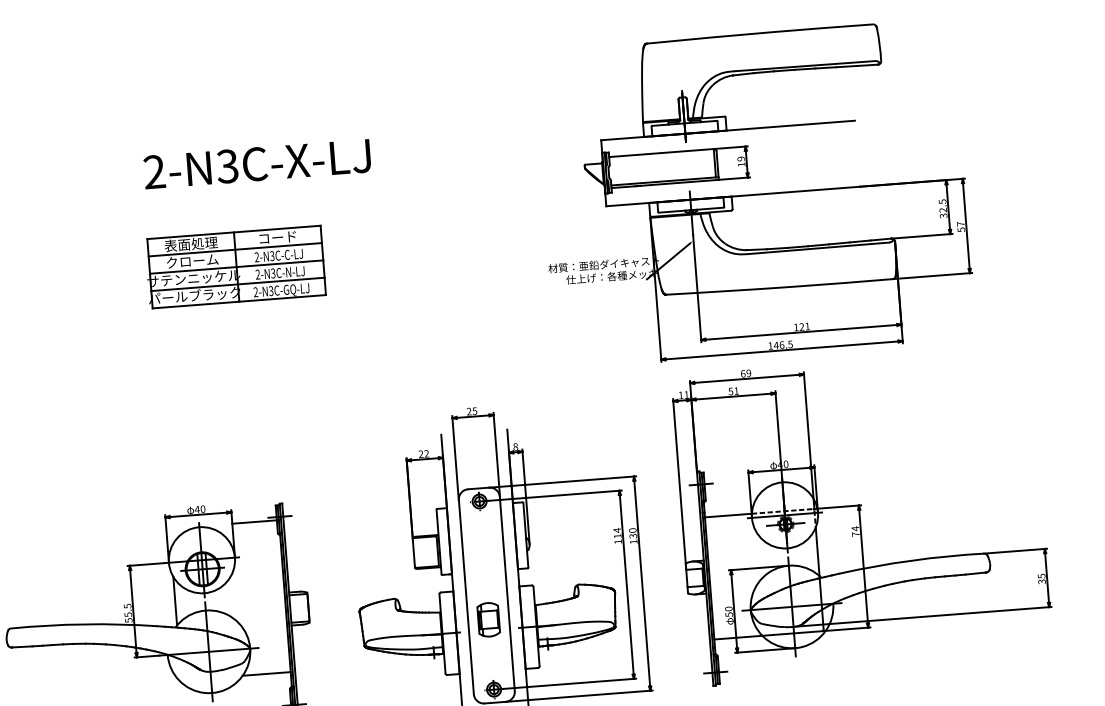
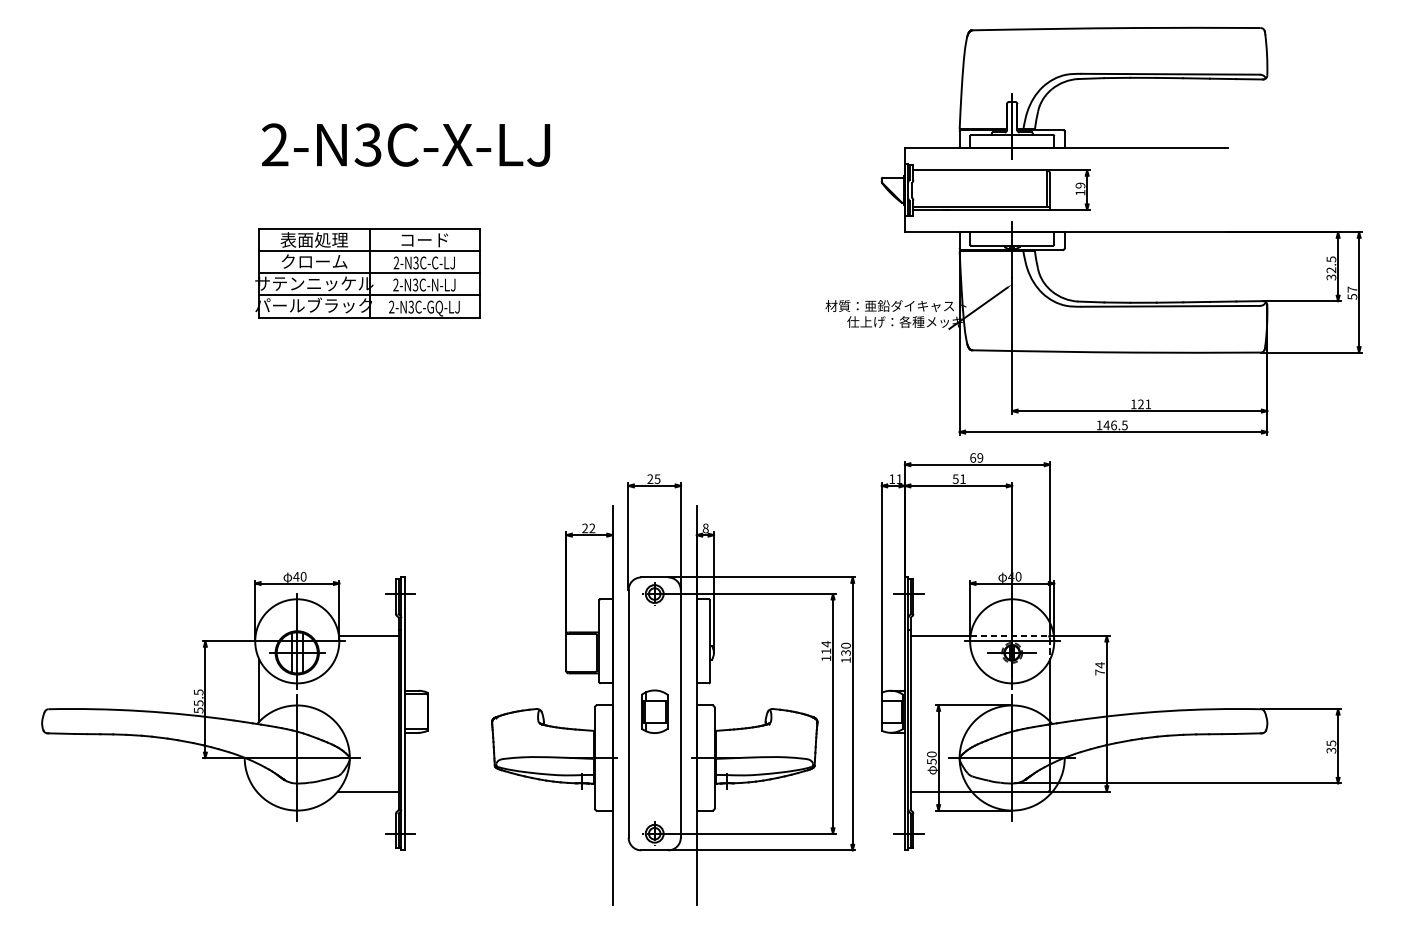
part: (754, 193) -> (1093, 230), moved
part: (862, 517) -> (1110, 651), moved
line: (255, 522) -> (368, 636), moved
part: (488, 619) -> (654, 711), moved

